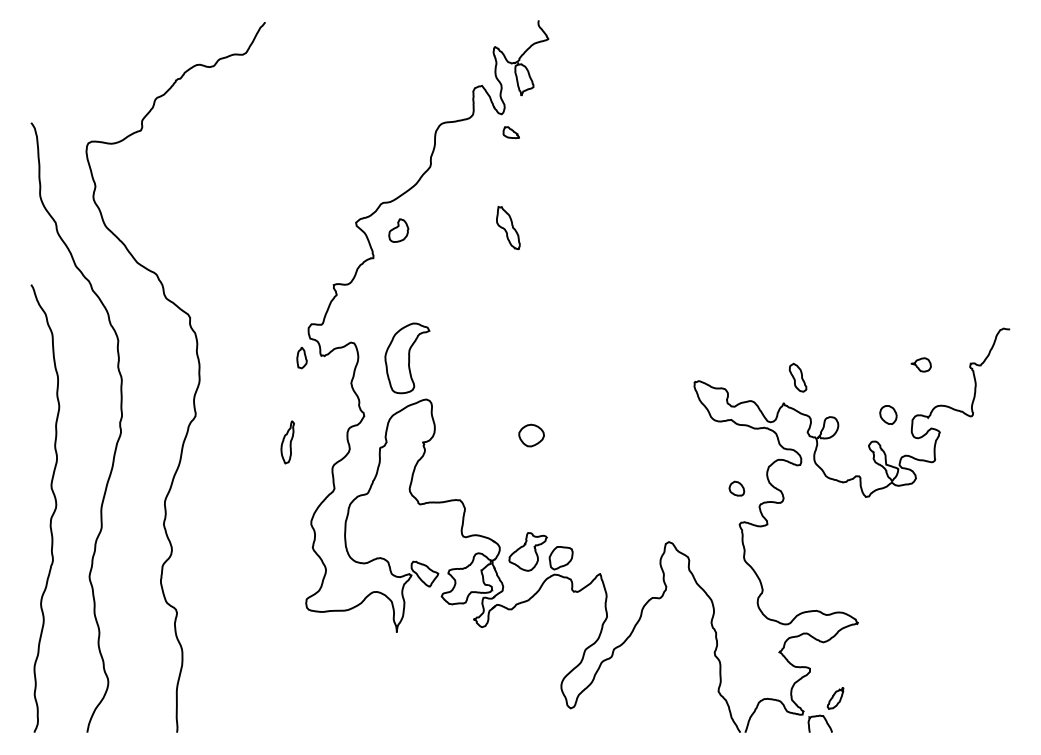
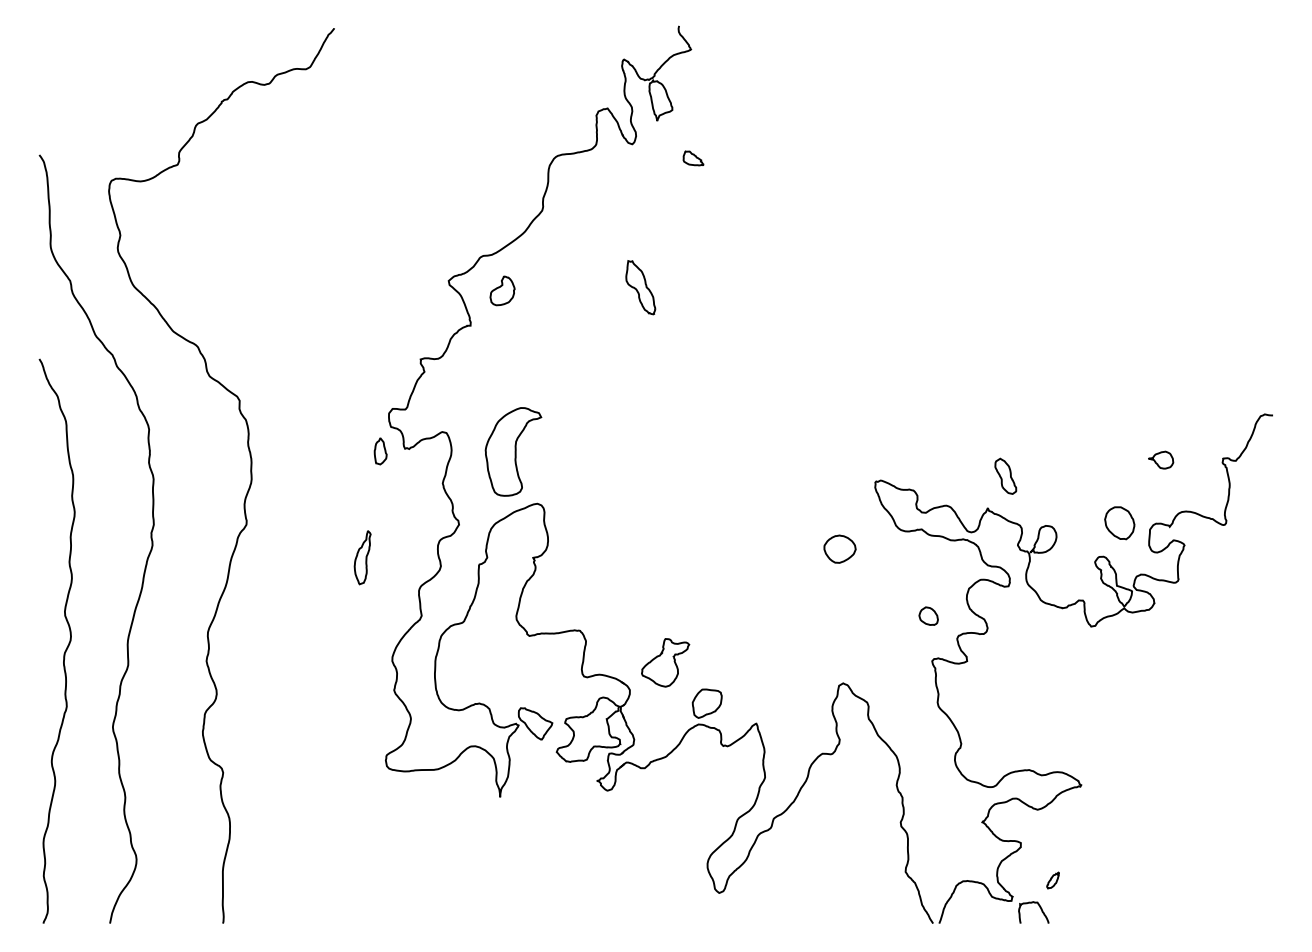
part: (511, 132) -> (693, 158), moved
part: (888, 415) -> (1119, 523), size x1.4
part: (531, 435) -> (839, 548), moved
part: (528, 551) -> (665, 662), moved
part: (835, 698) -> (1052, 880), size x0.6

